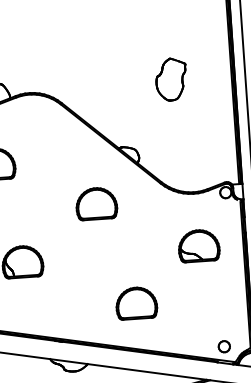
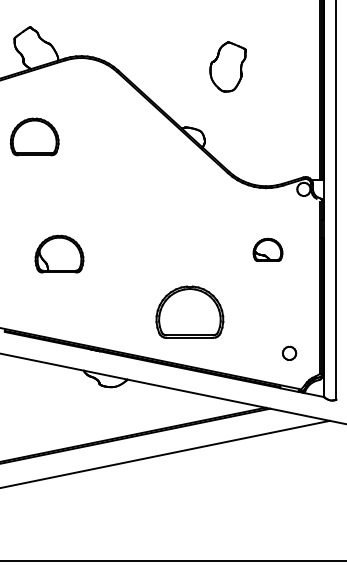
part: (170, 79) -> (227, 66), moved
part: (96, 203) -> (150, 191), removed
part: (198, 245) -> (267, 249), size x0.6
part: (136, 302) -> (189, 311), size x1.4
part: (224, 345) -> (289, 352), moved

